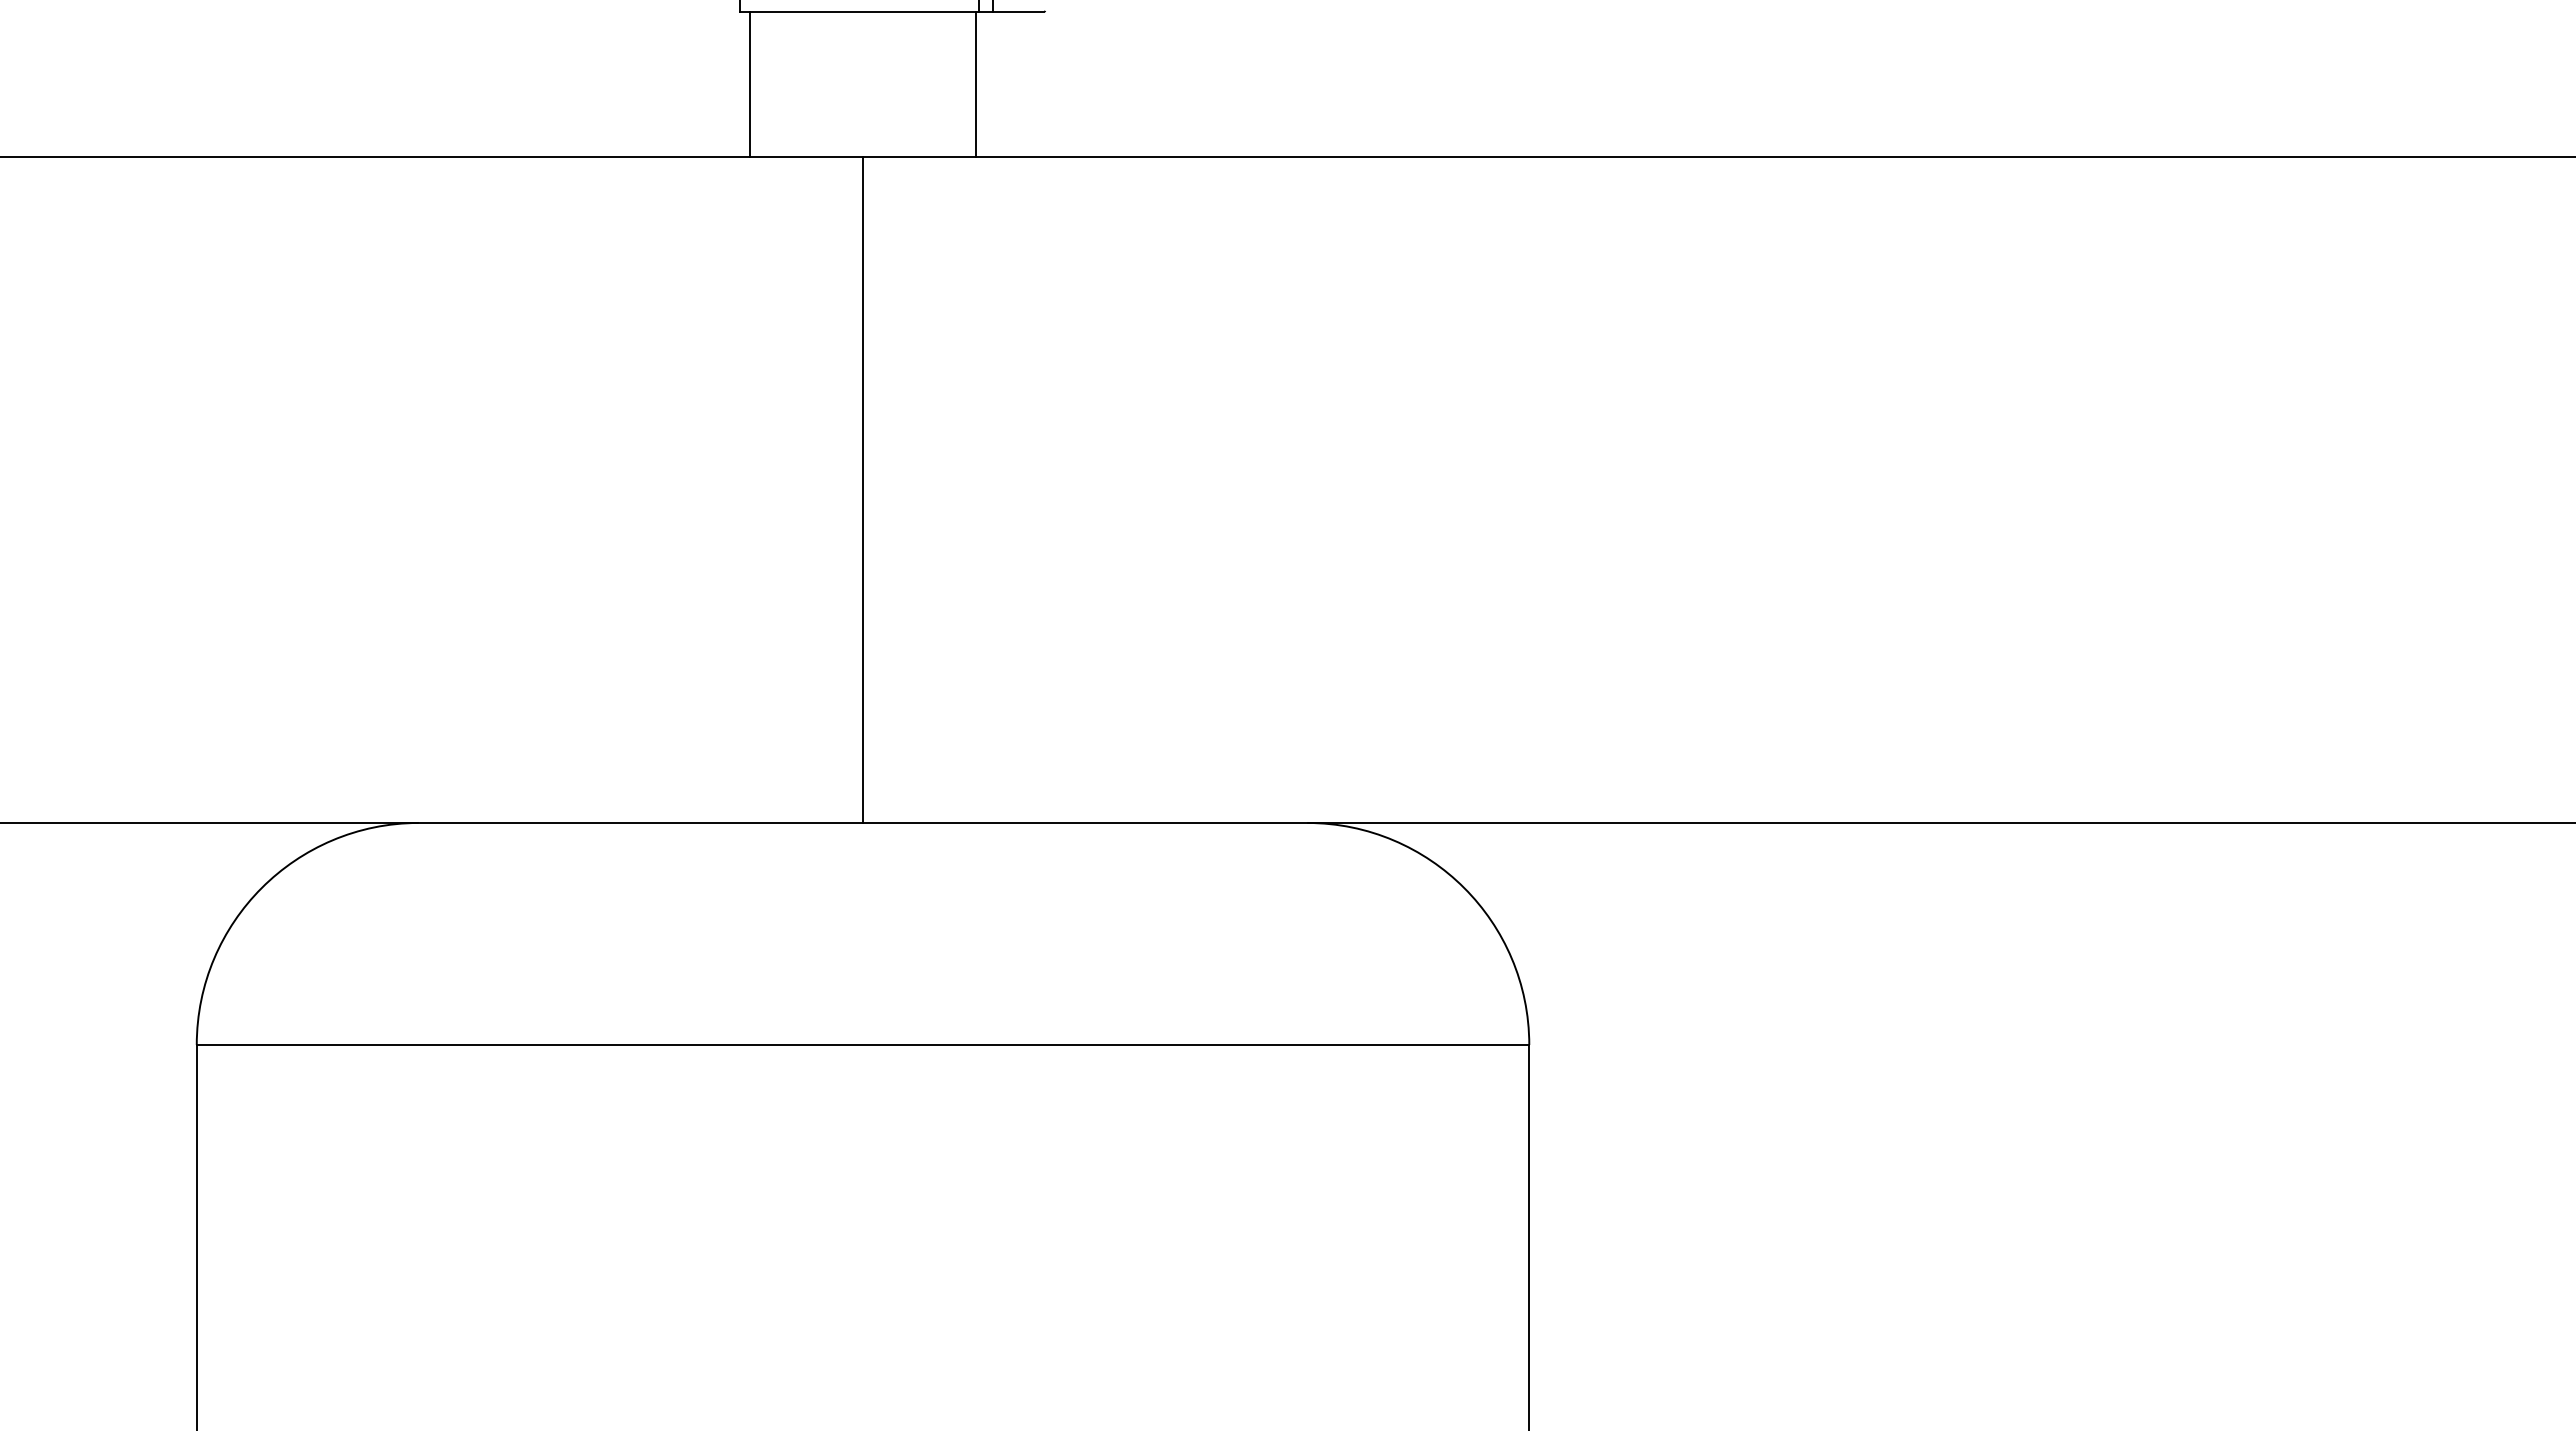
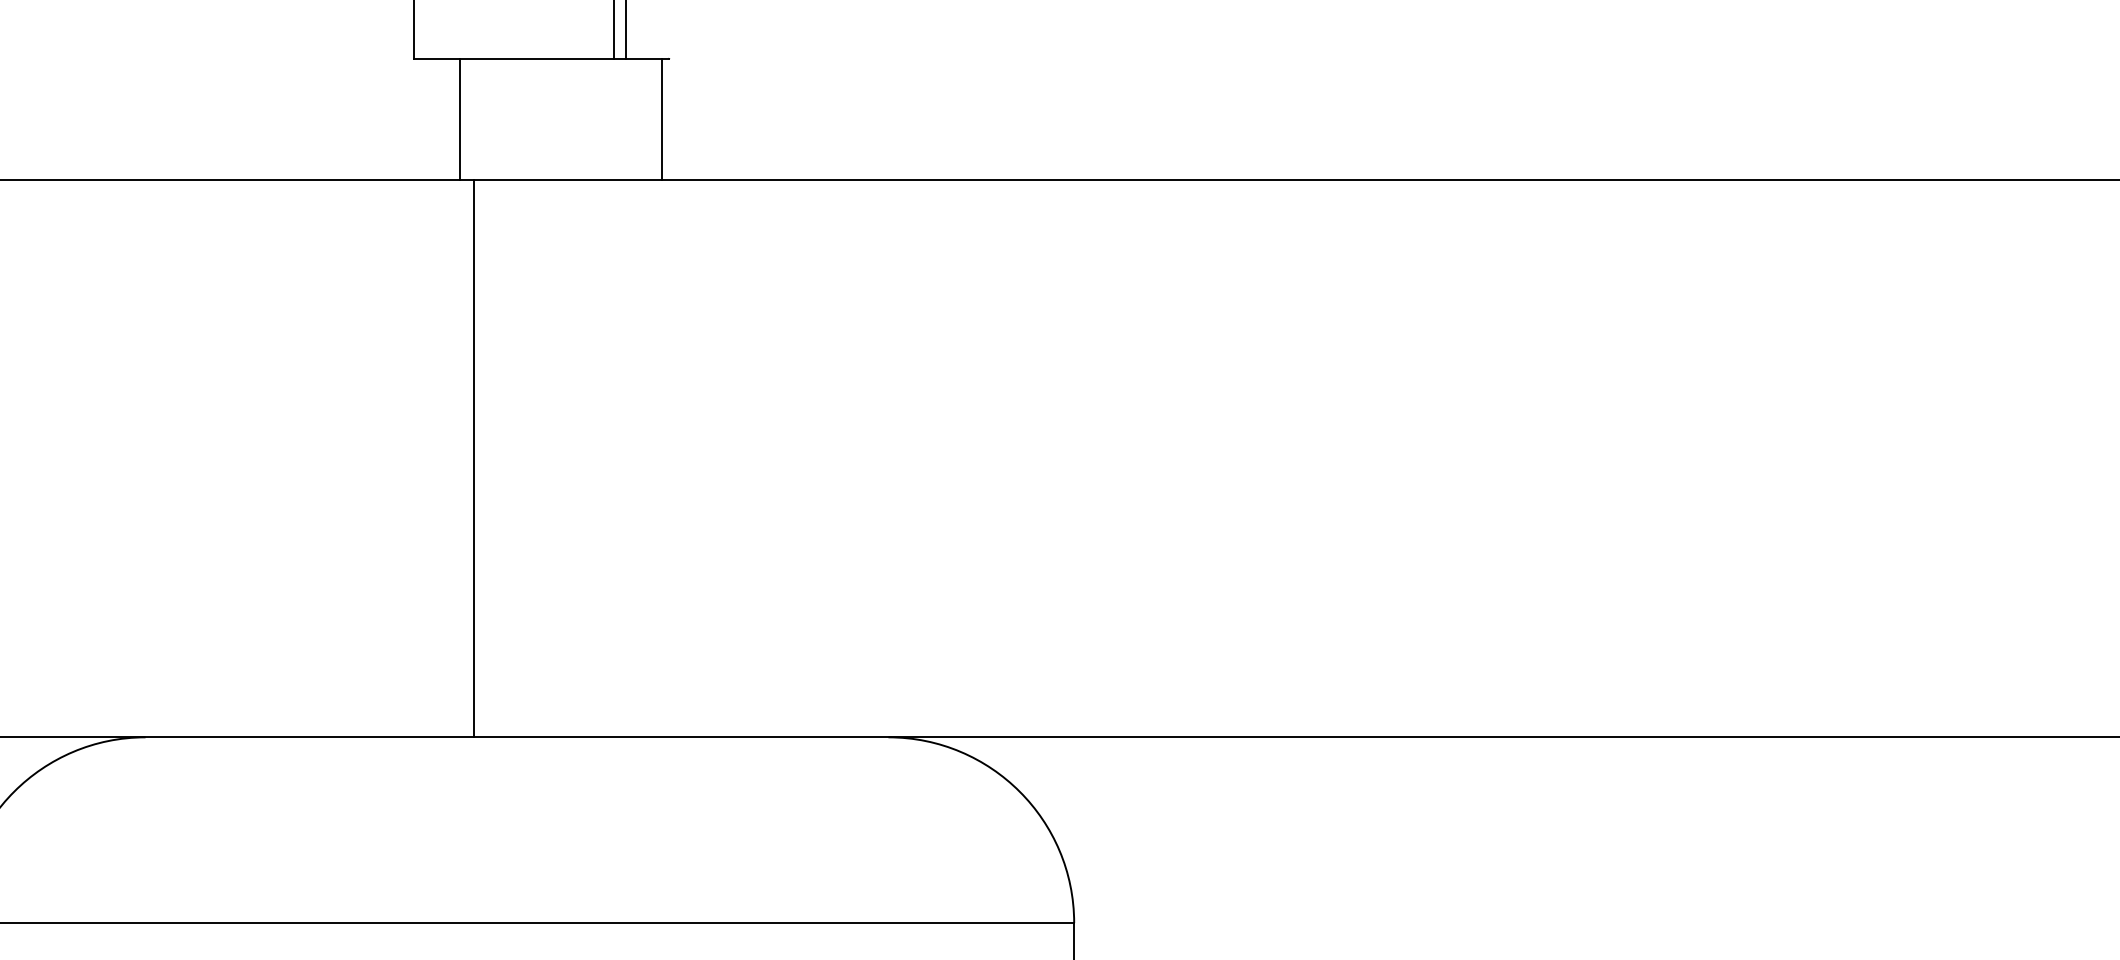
line: (750, 83) -> (460, 118), moved
line: (975, 83) -> (661, 118), moved
line: (863, 489) -> (474, 458), moved

